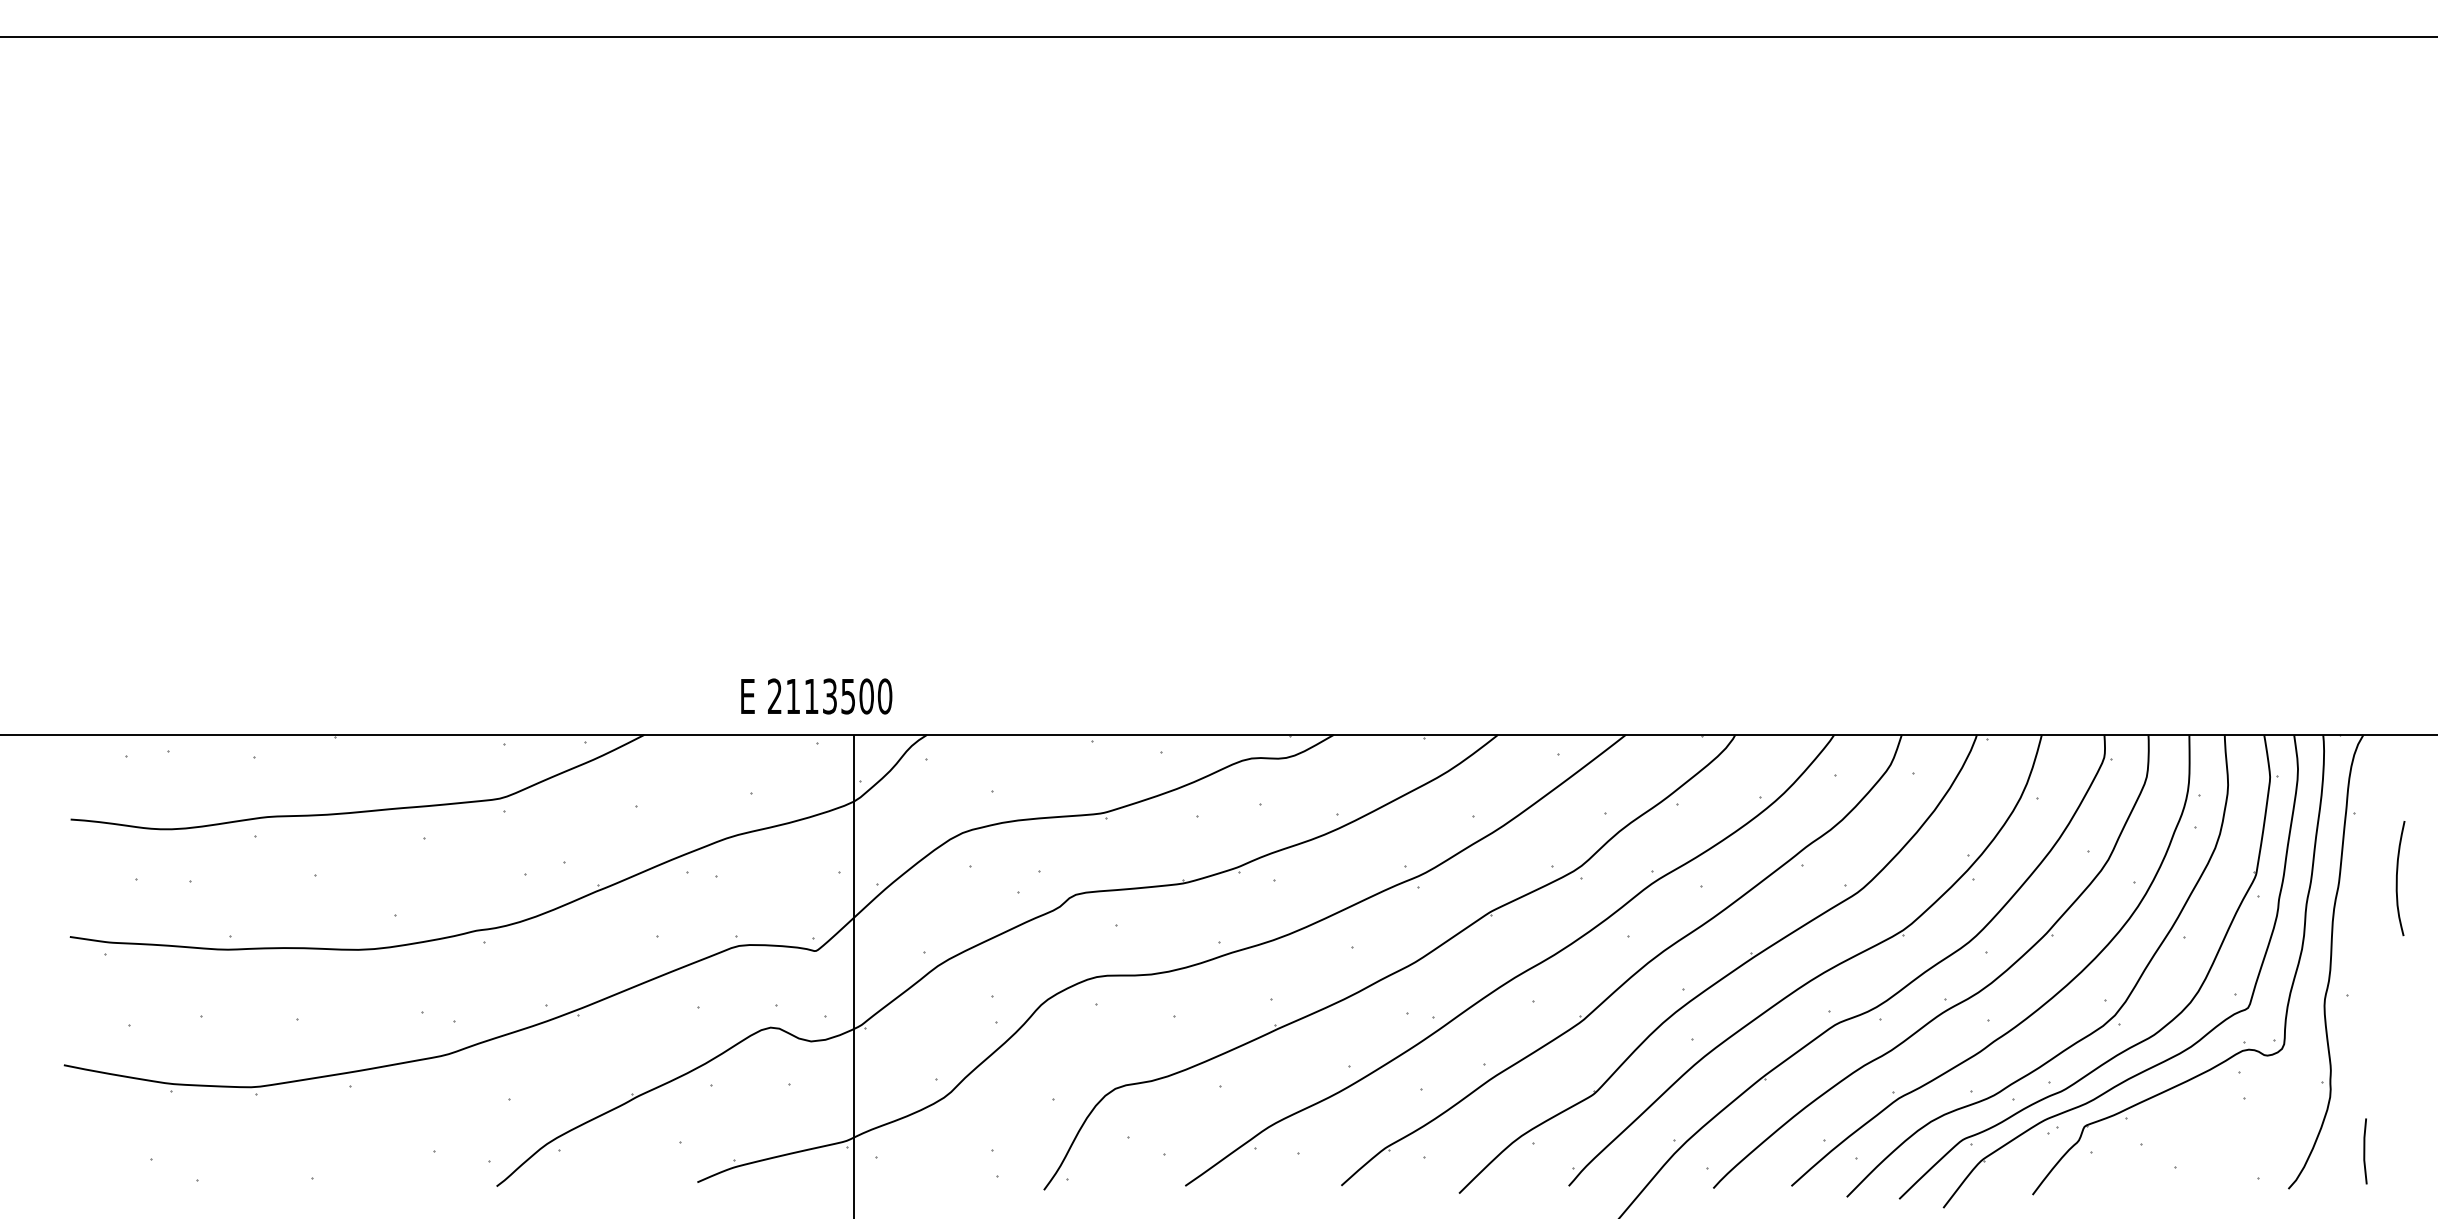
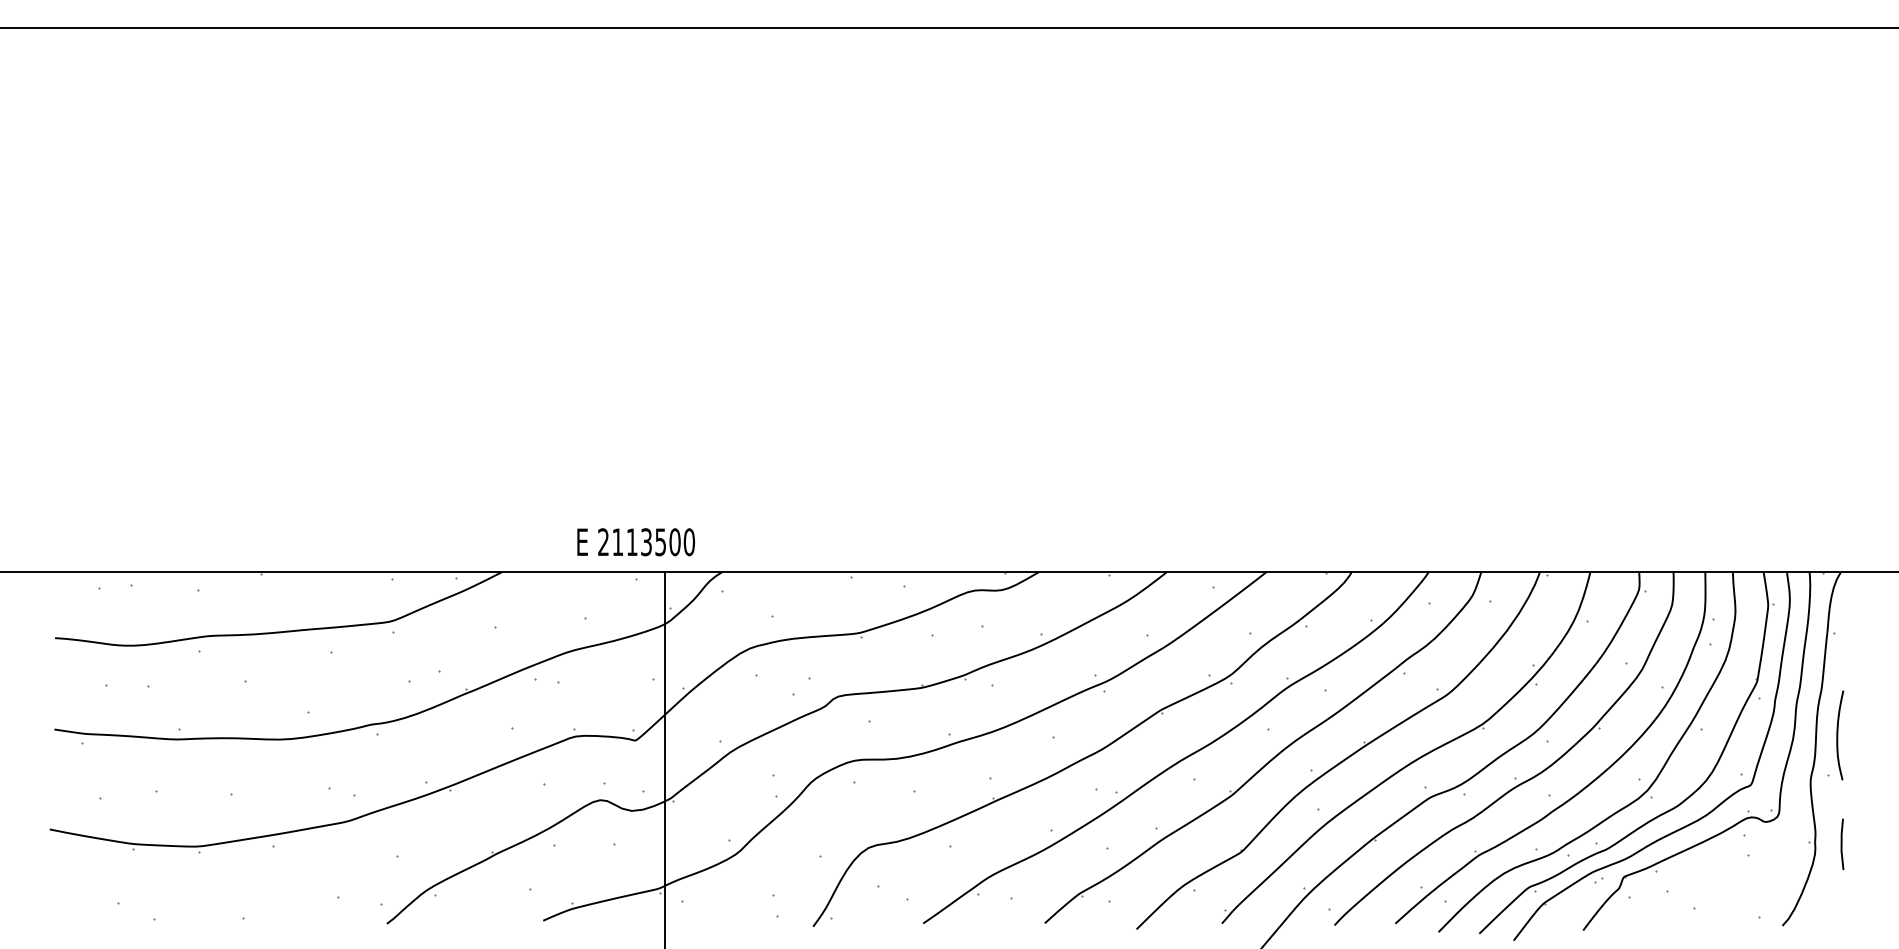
curve: (2397, 878) -> (1837, 735), moved
line: (2365, 1151) -> (1842, 844), moved

